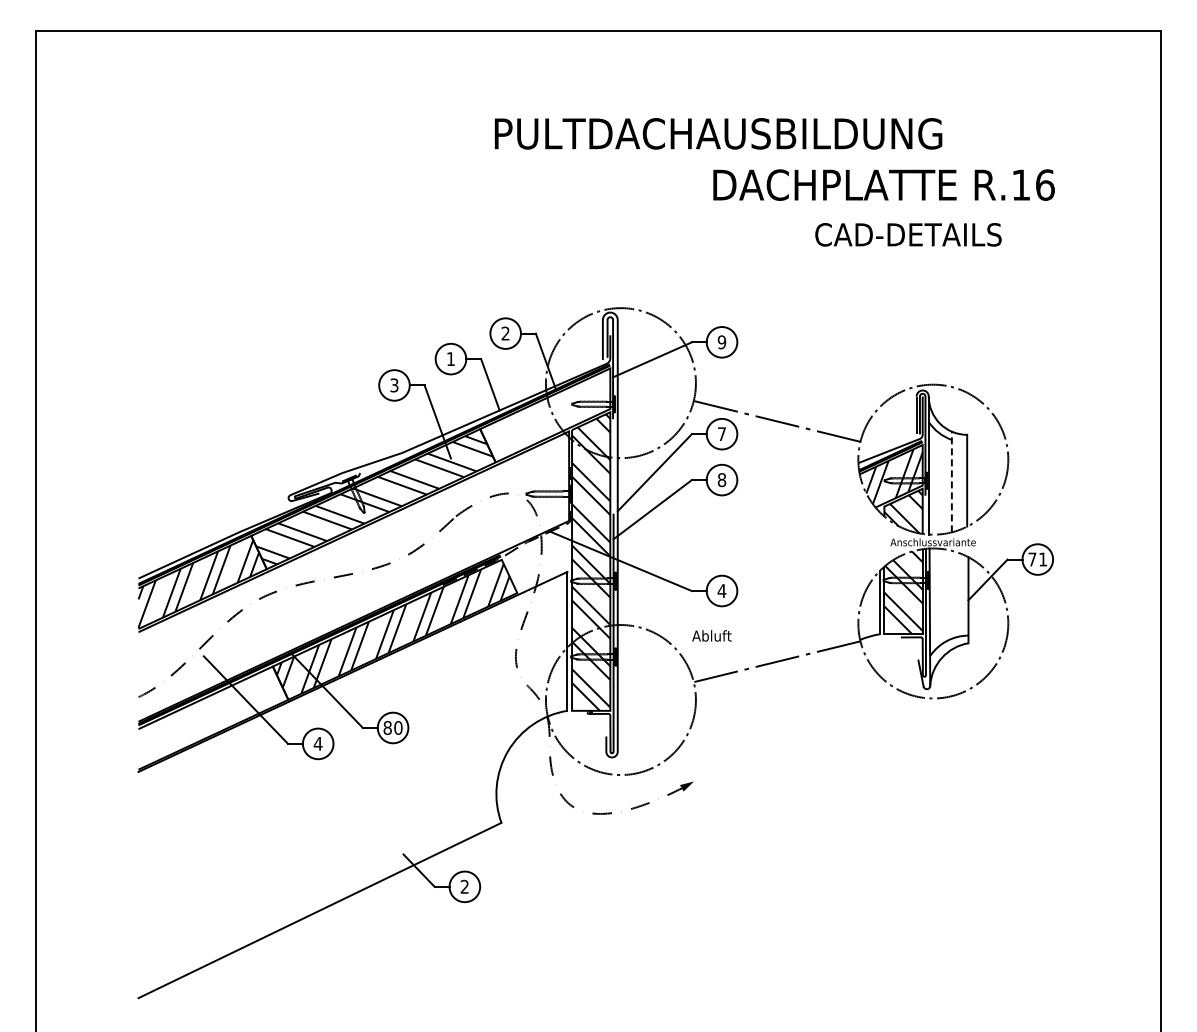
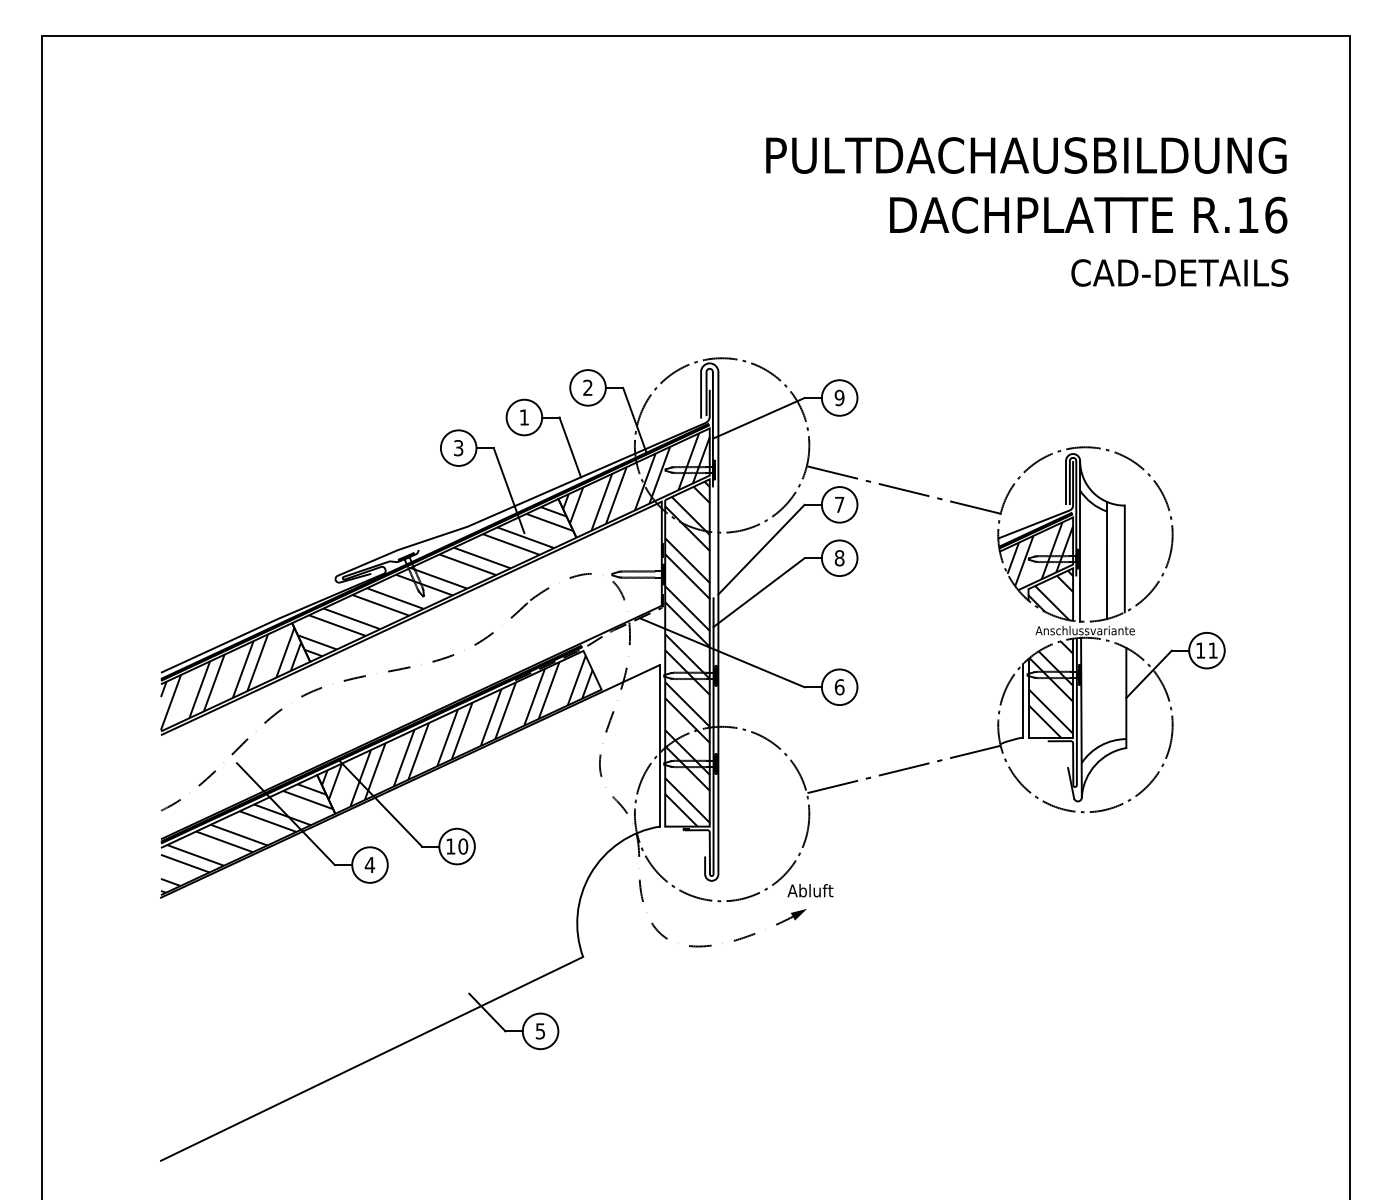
text: (718, 133) -> (1026, 155), moved
text: (883, 184) -> (1087, 214), moved
text: (908, 234) -> (1179, 272), moved
hatch: (547, 414) -> (636, 481), added
line: (951, 481) -> (1106, 559), dashed -> solid
text: (1032, 559) -> (1200, 650), 71 -> 11
text: (721, 591) -> (839, 687), 4 -> 6
text: (711, 635) -> (809, 890), moved
hatch: (212, 720) -> (247, 837), added
text: (387, 727) -> (450, 845), 80 -> 10
text: (464, 886) -> (540, 1030), 2 -> 5

